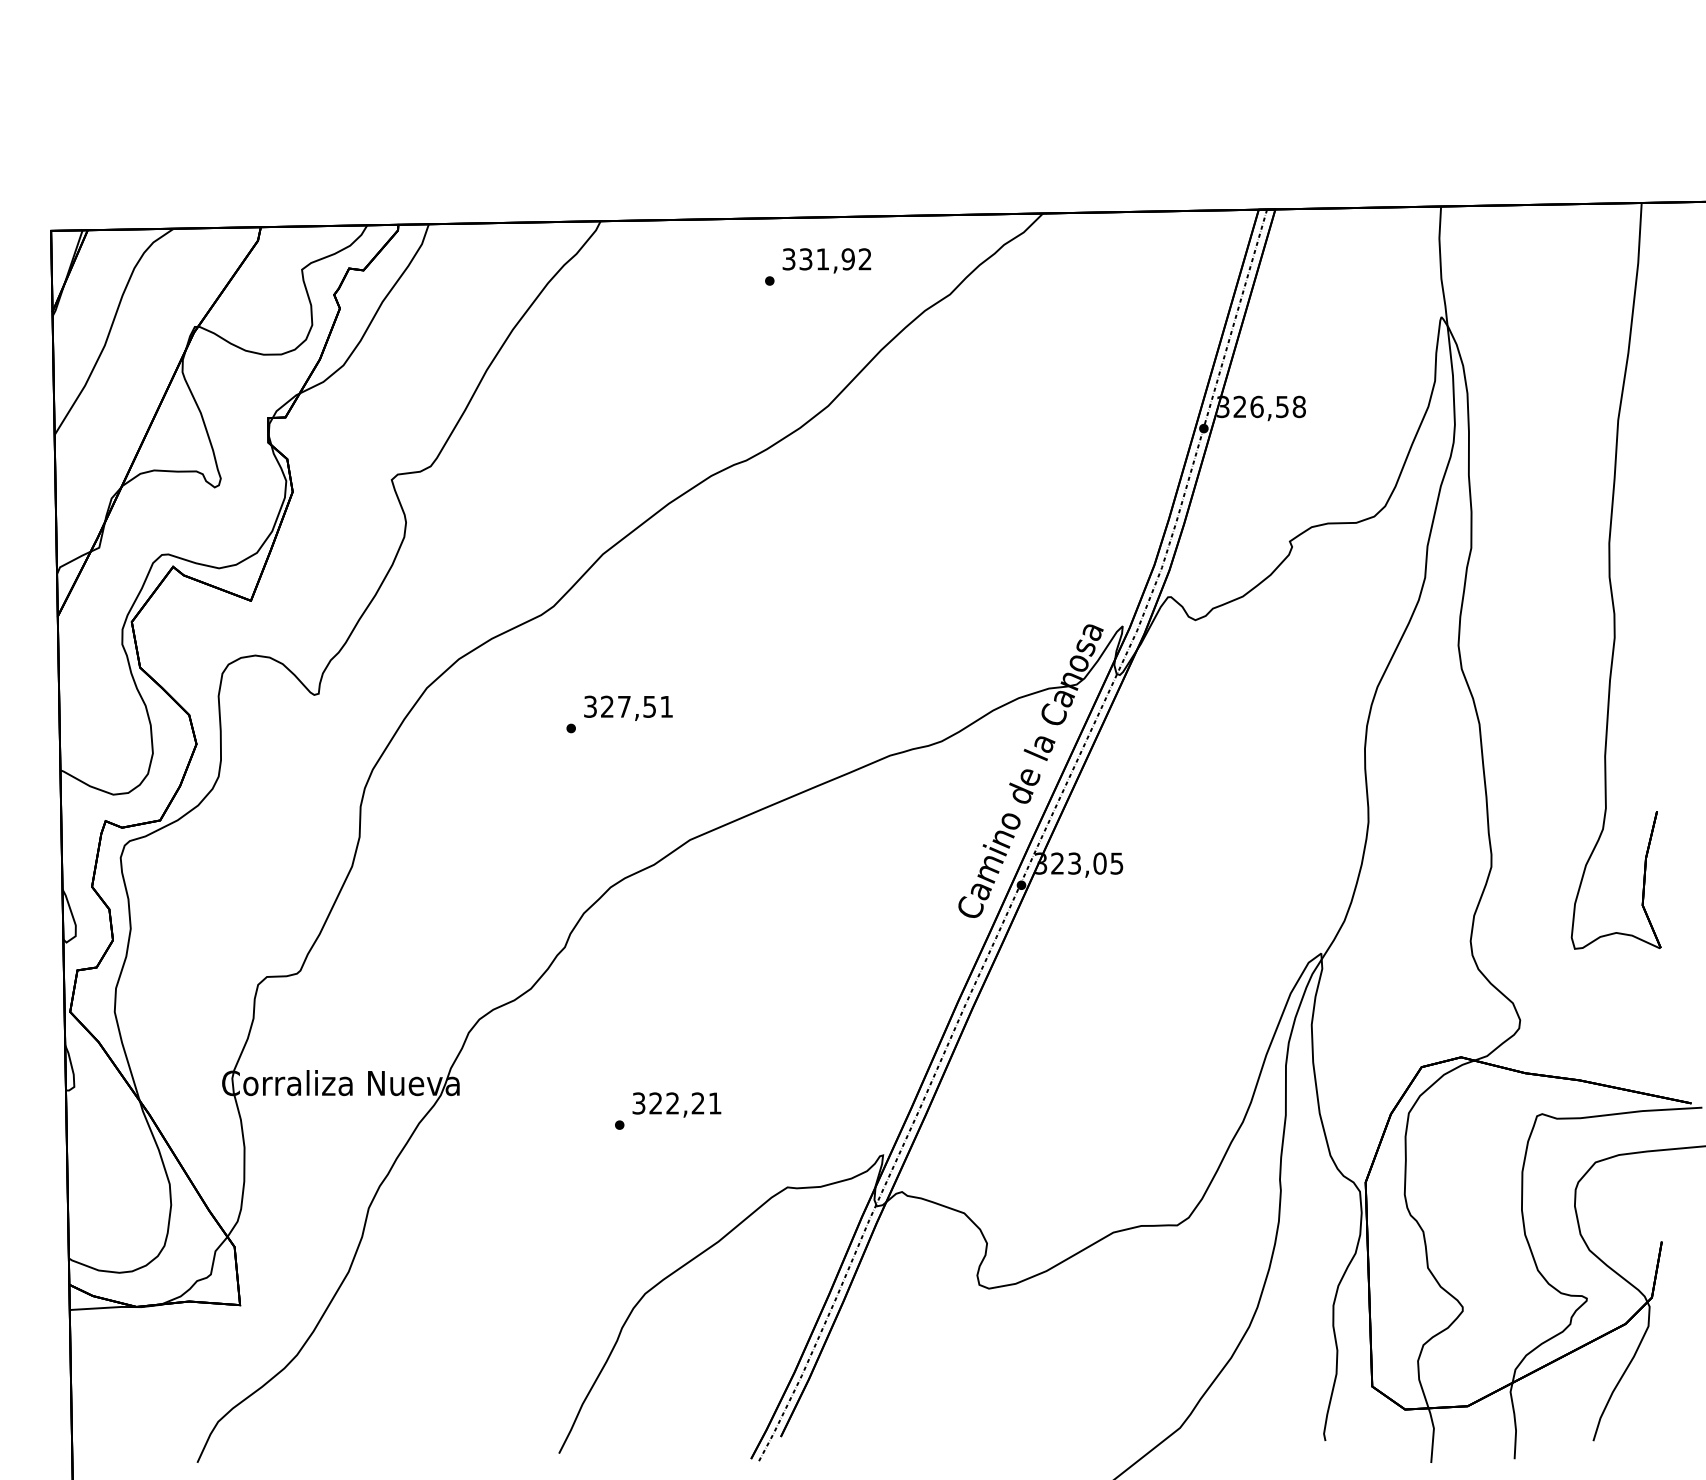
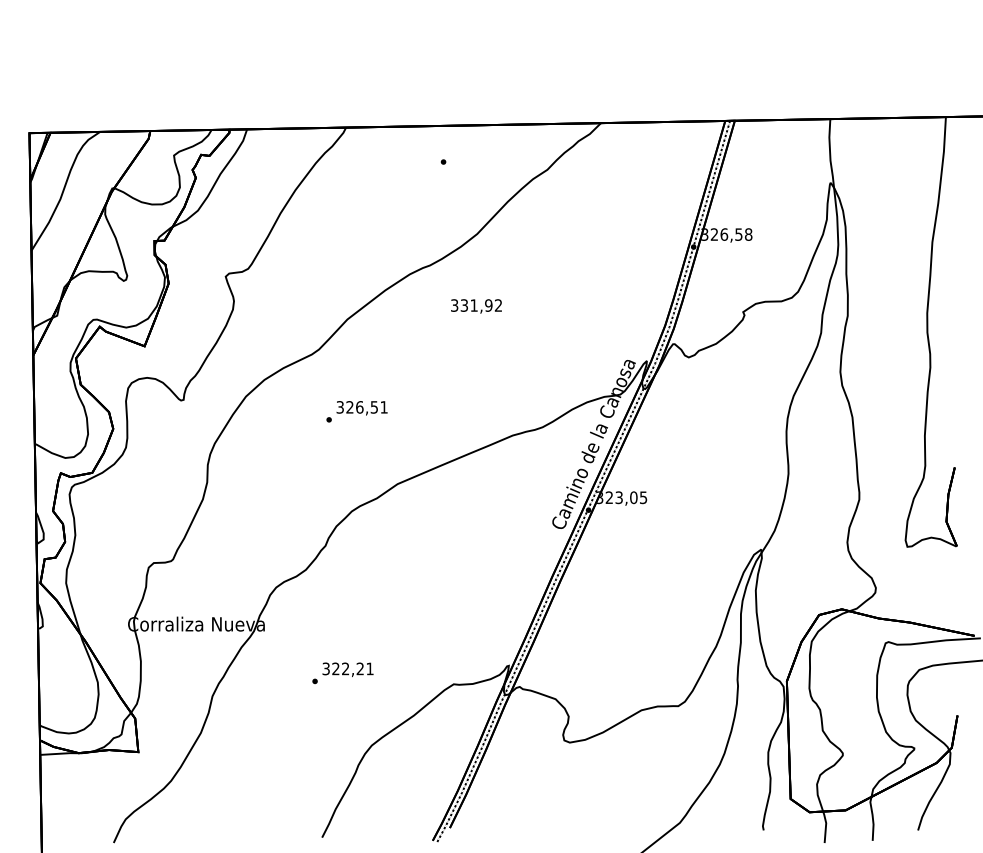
text: (826, 260) -> (476, 306), moved
text: (623, 707) -> (359, 407), 327,51 -> 326,51
text: (667, 1111) -> (342, 673), moved

